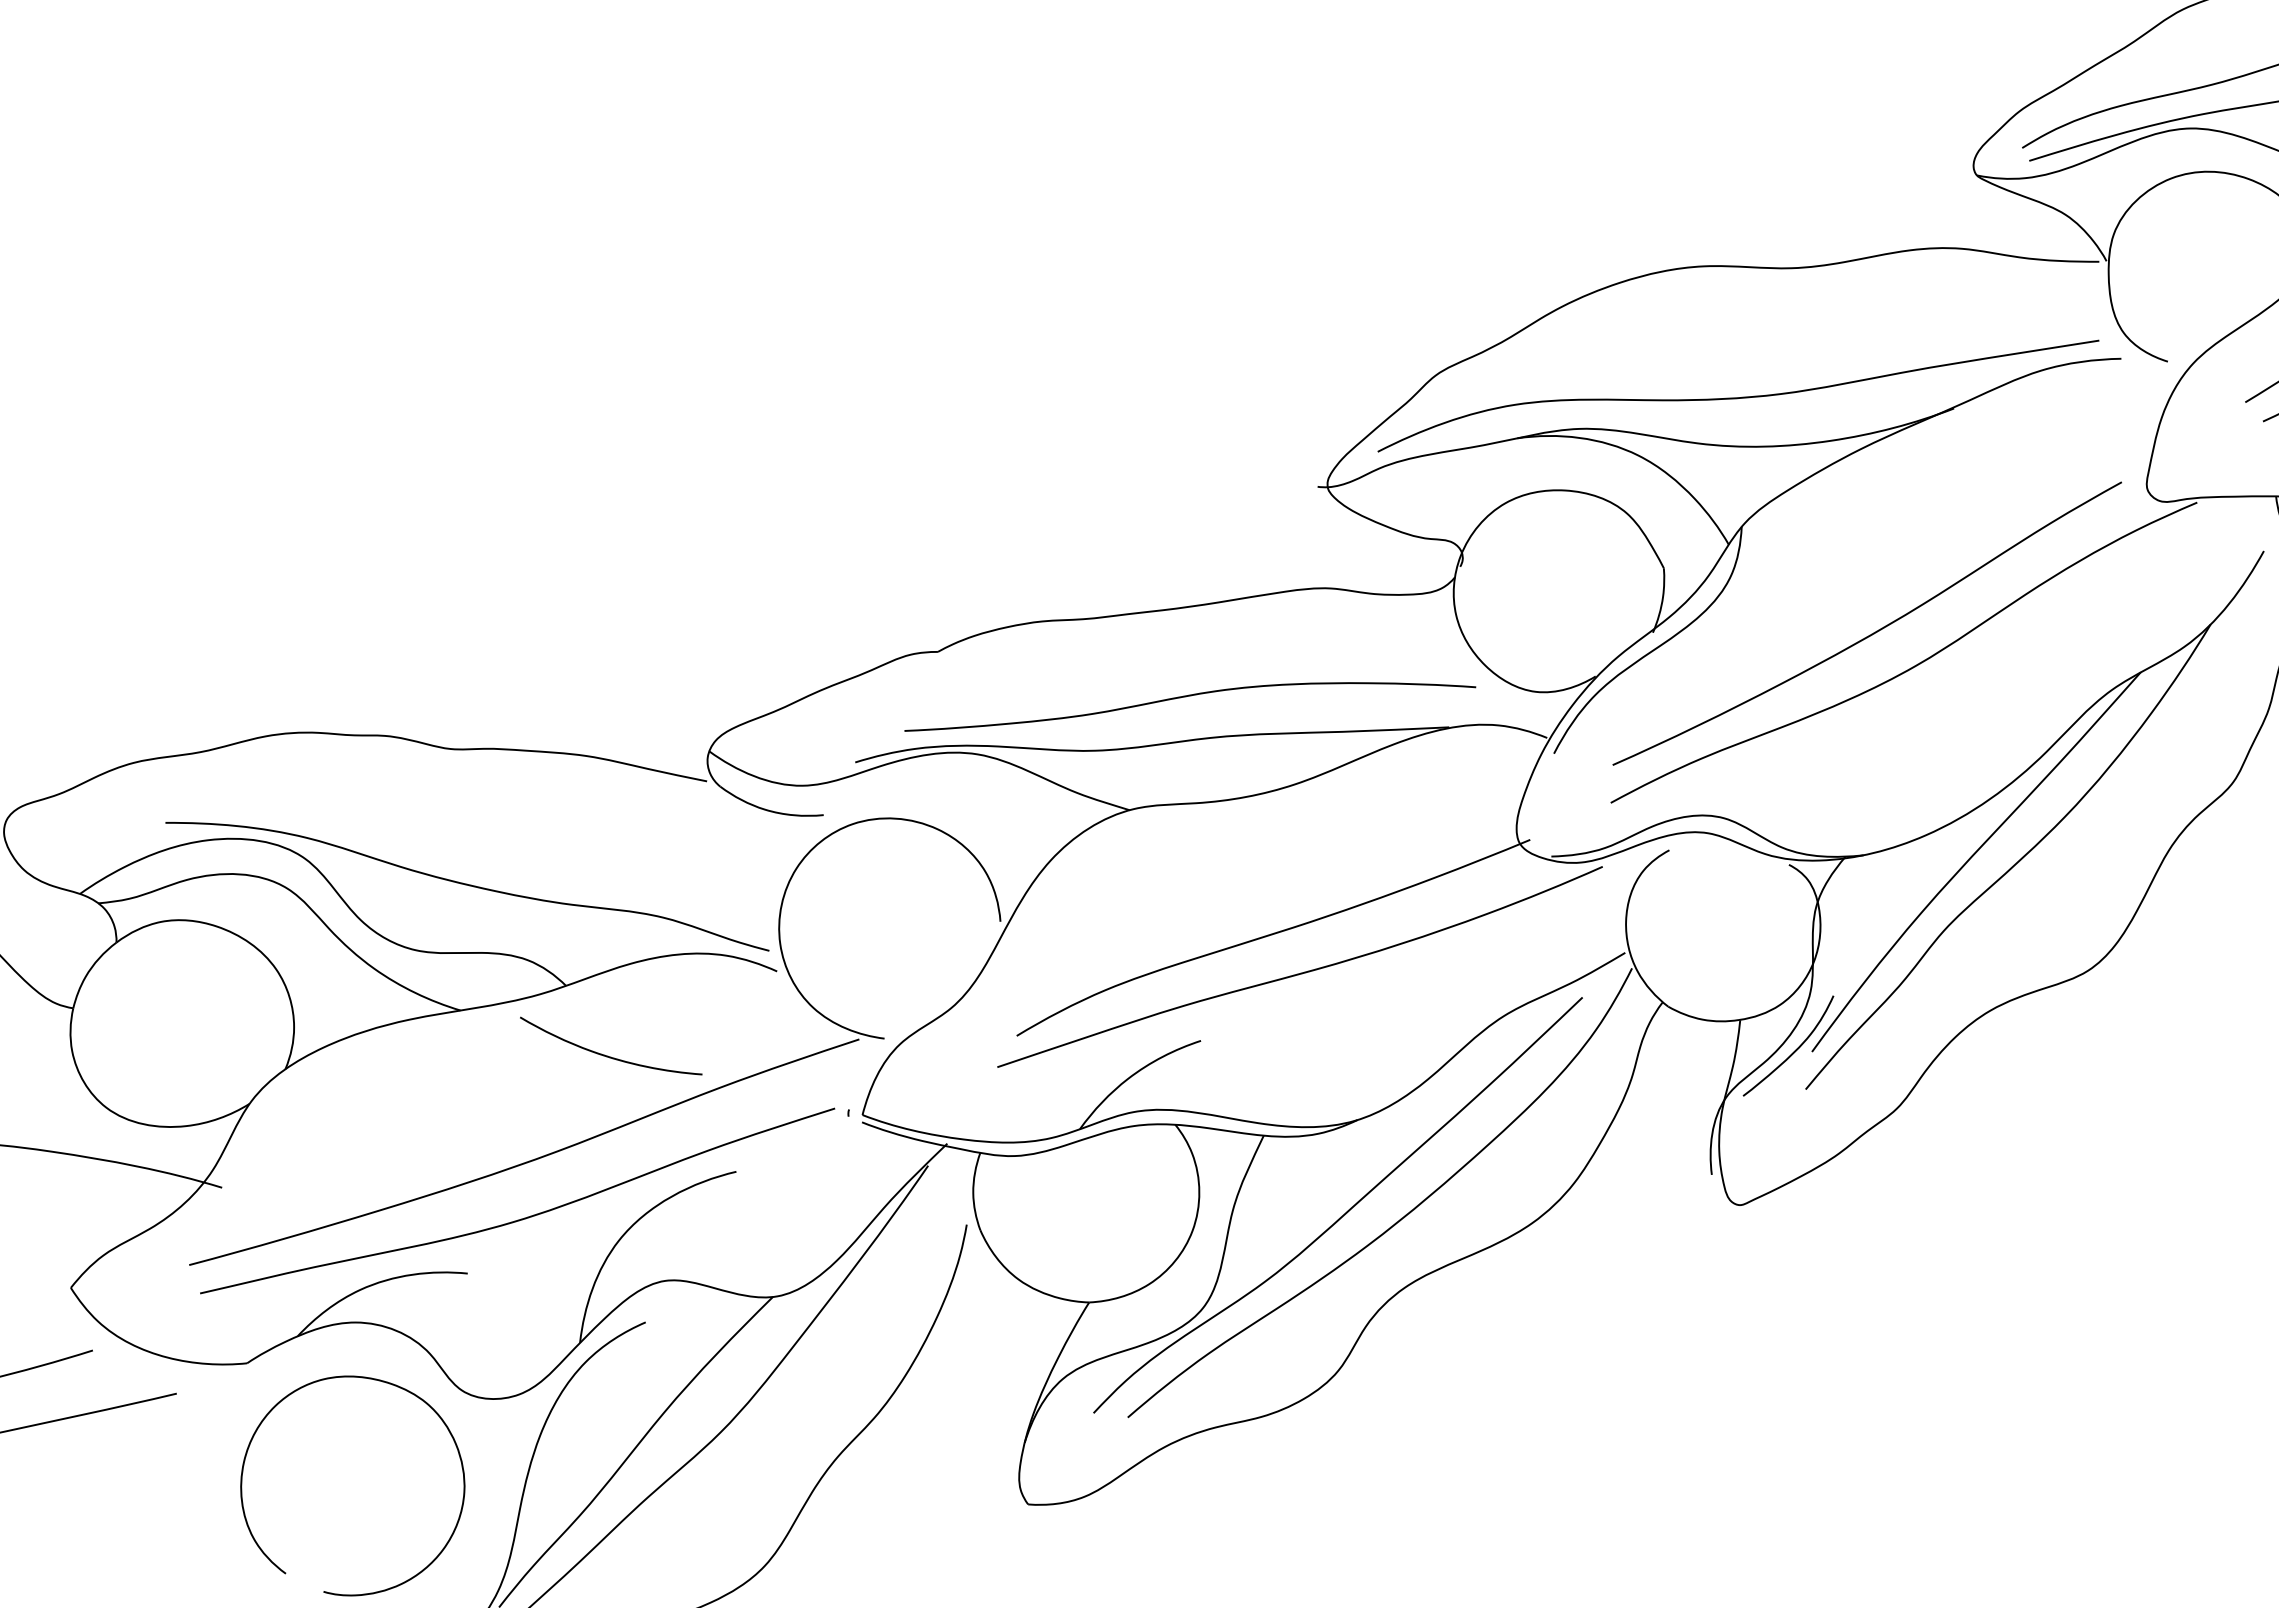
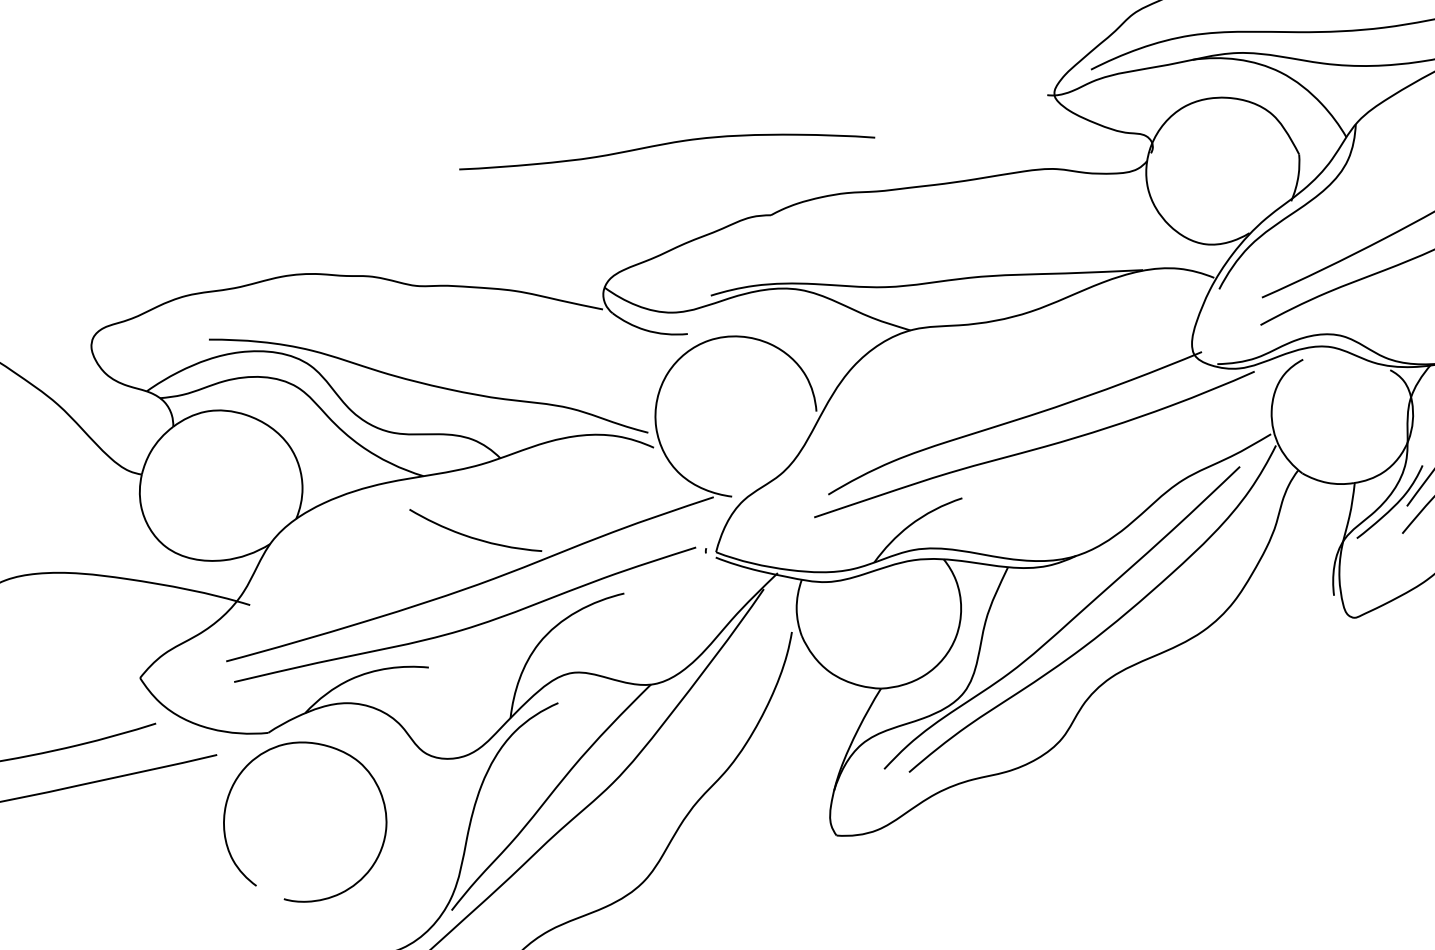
curve: (1186, 697) -> (664, 145), moved
curve: (607, 1055) -> (473, 537), moved
curve: (368, 1379) -> (316, 744), moved

